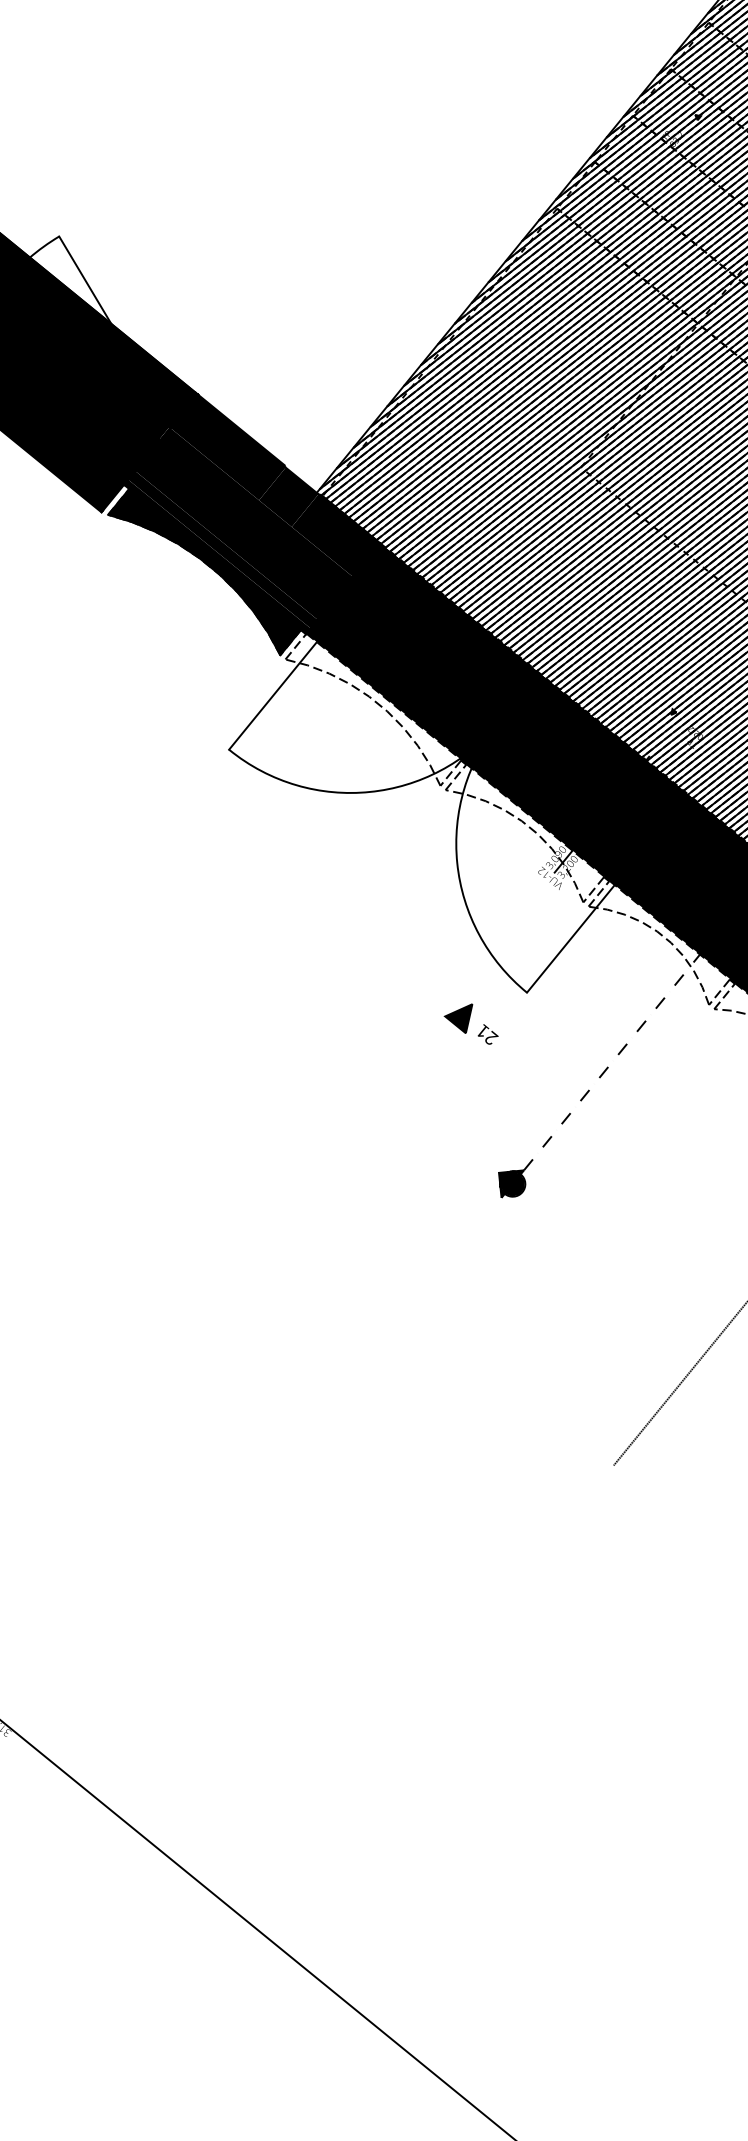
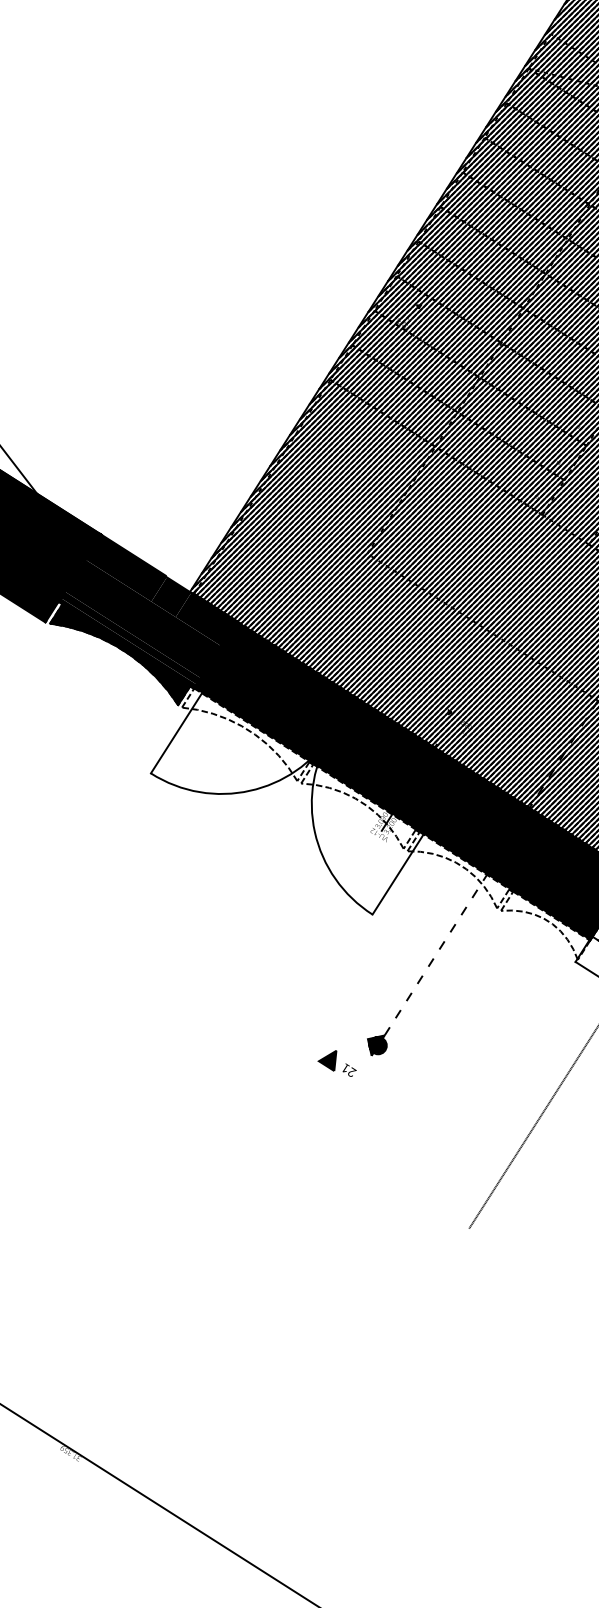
part: (470, 1022) -> (336, 1063), moved

